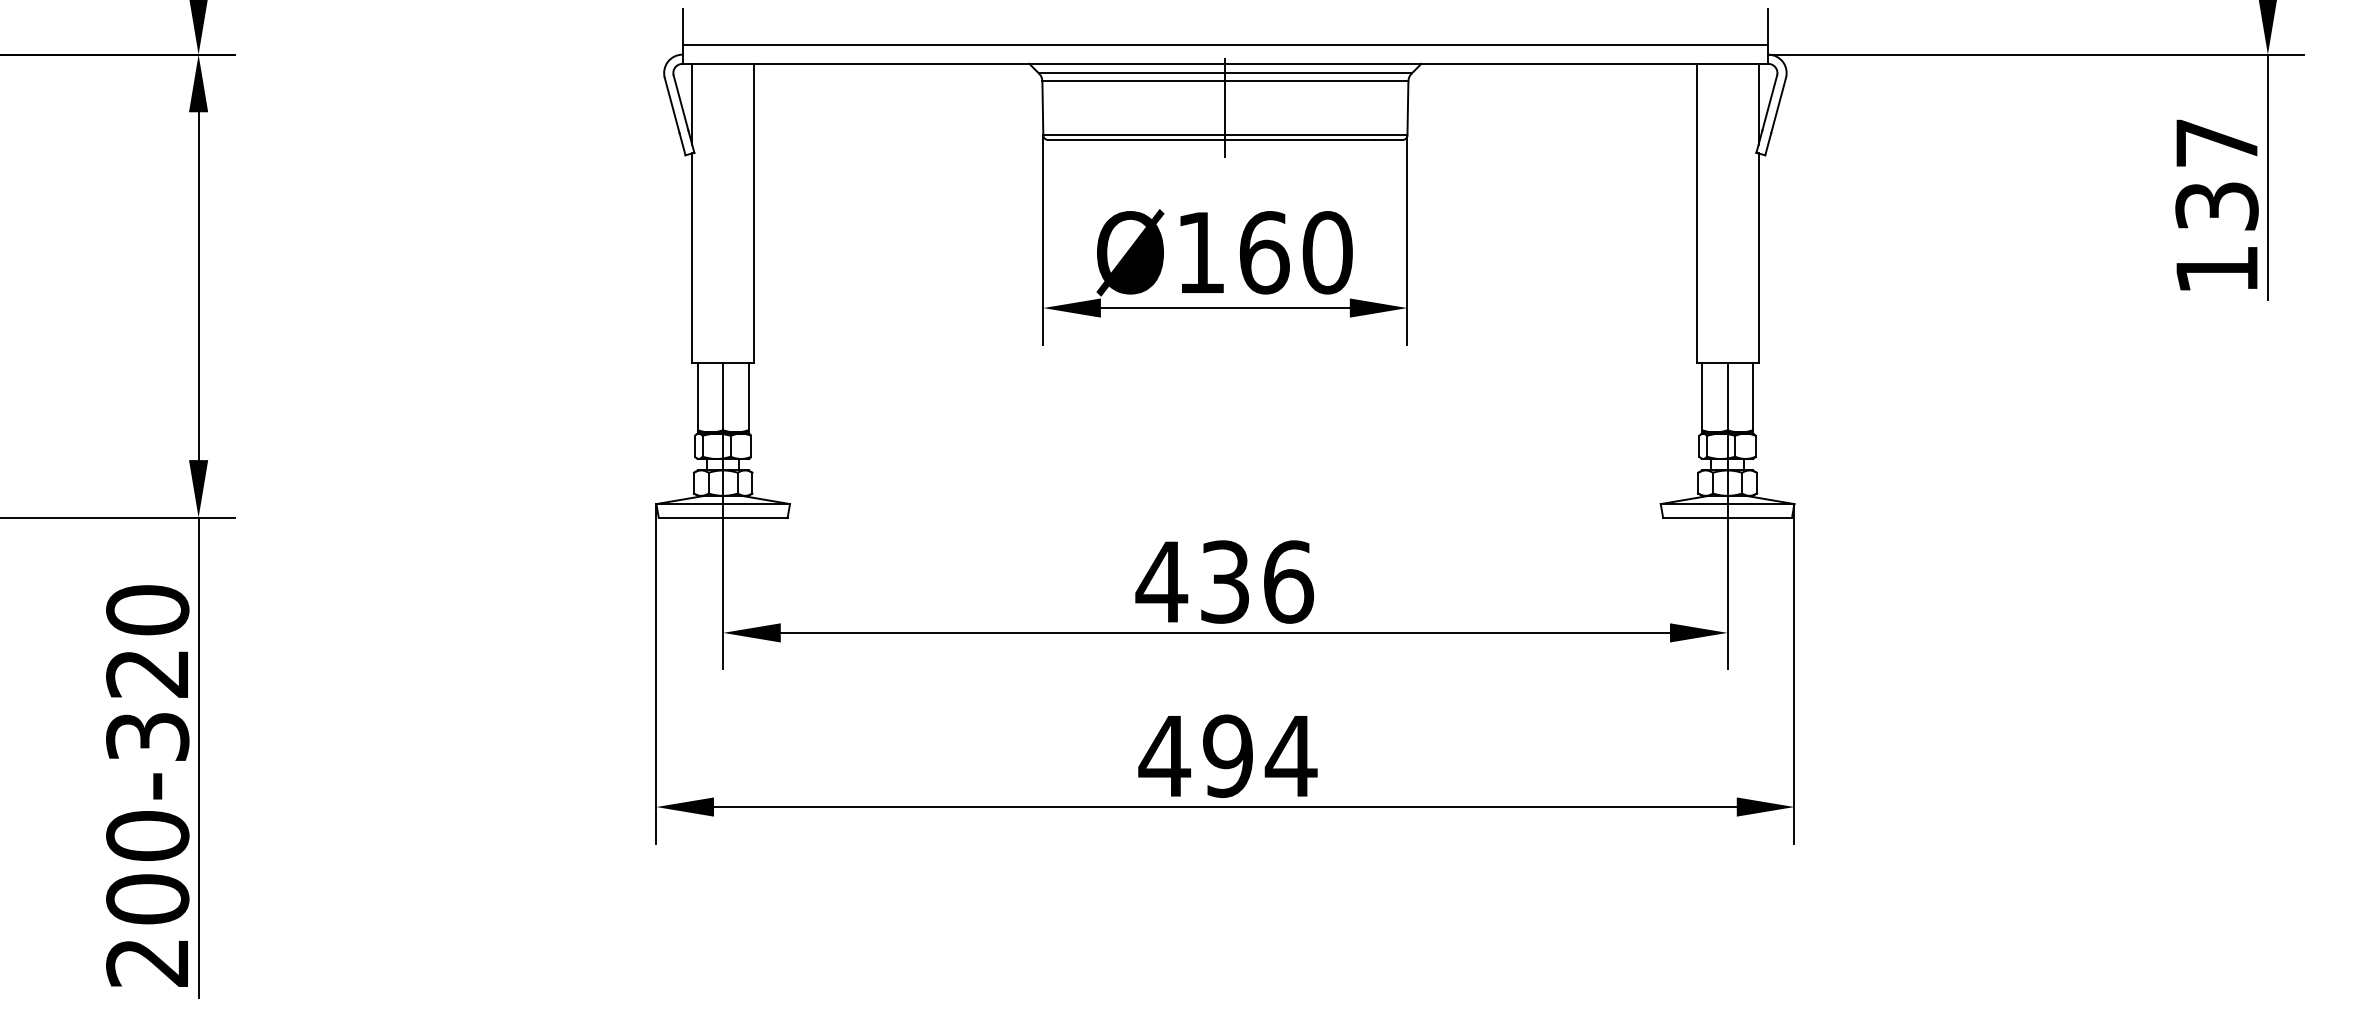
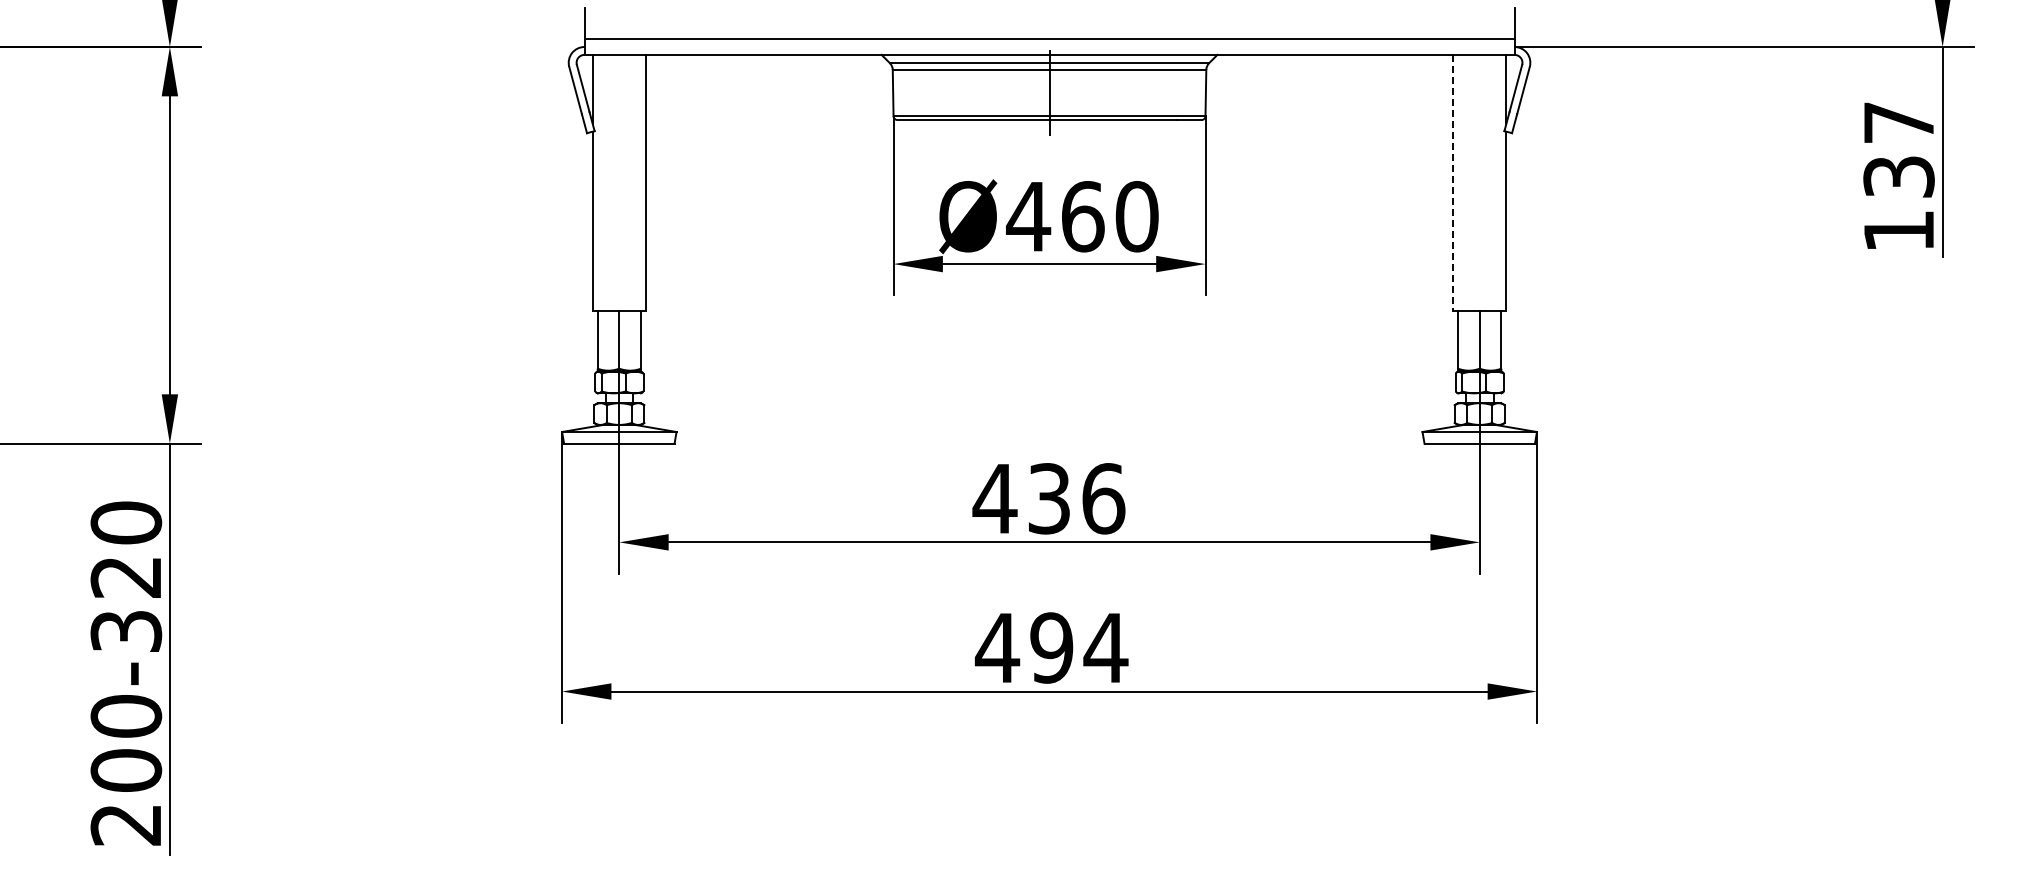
line: (1696, 214) -> (1453, 183), solid -> dashed
text: (1200, 252) -> (1028, 216), Ø160 -> Ø460

